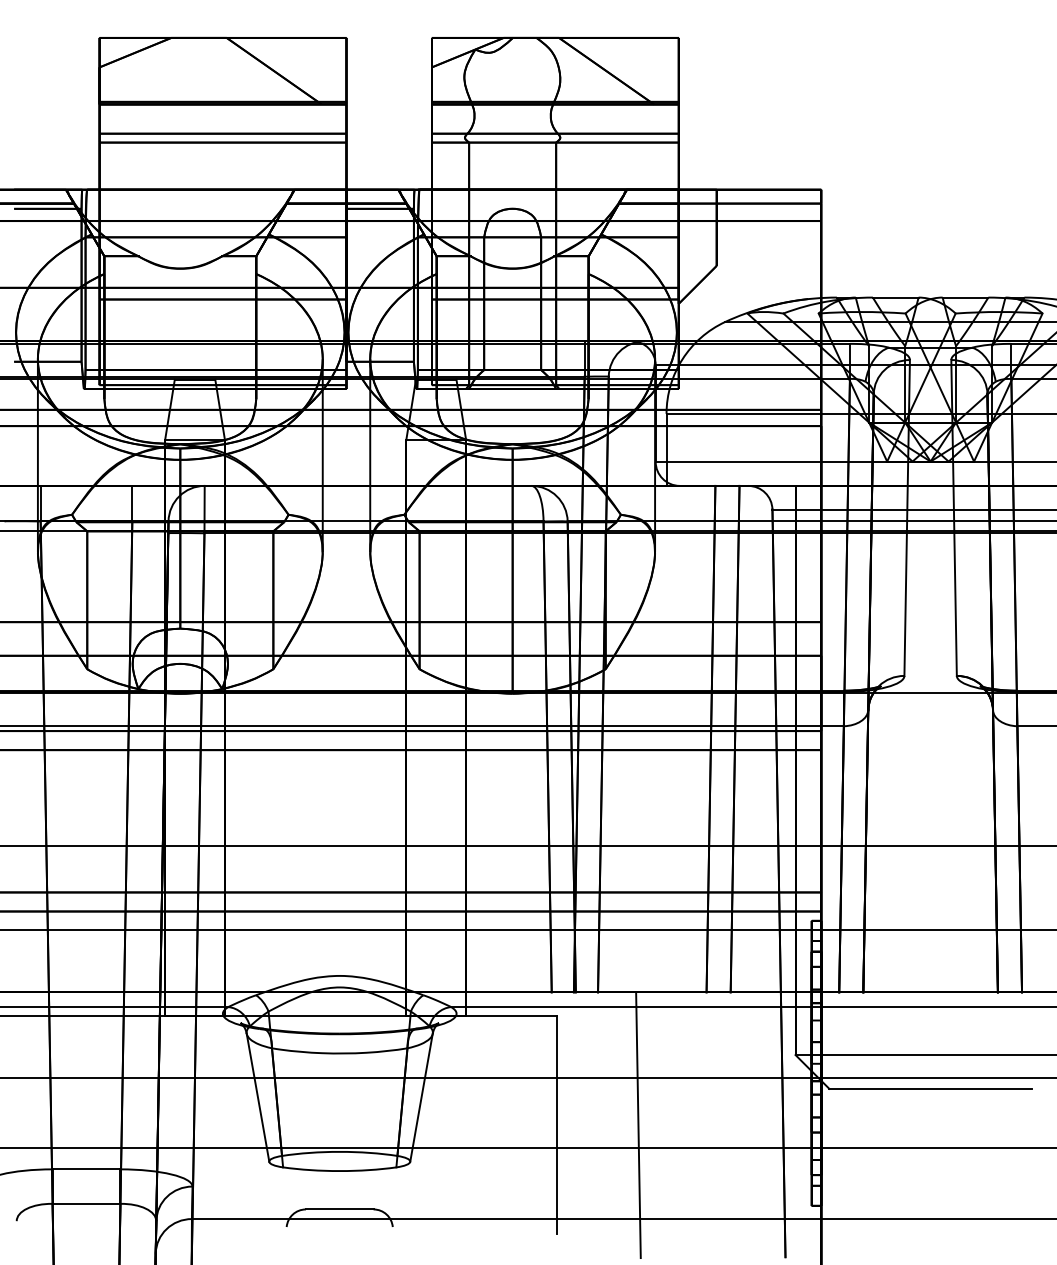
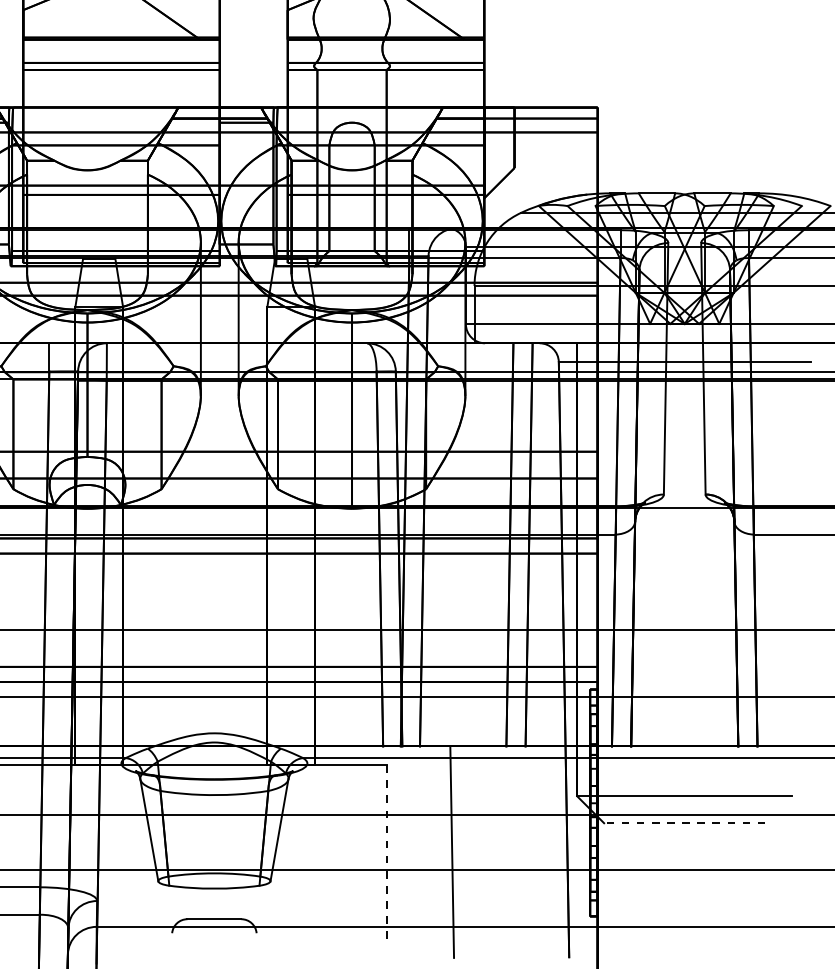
line: (930, 1088) -> (684, 822), solid -> dashed
line: (556, 1124) -> (386, 851), solid -> dashed

